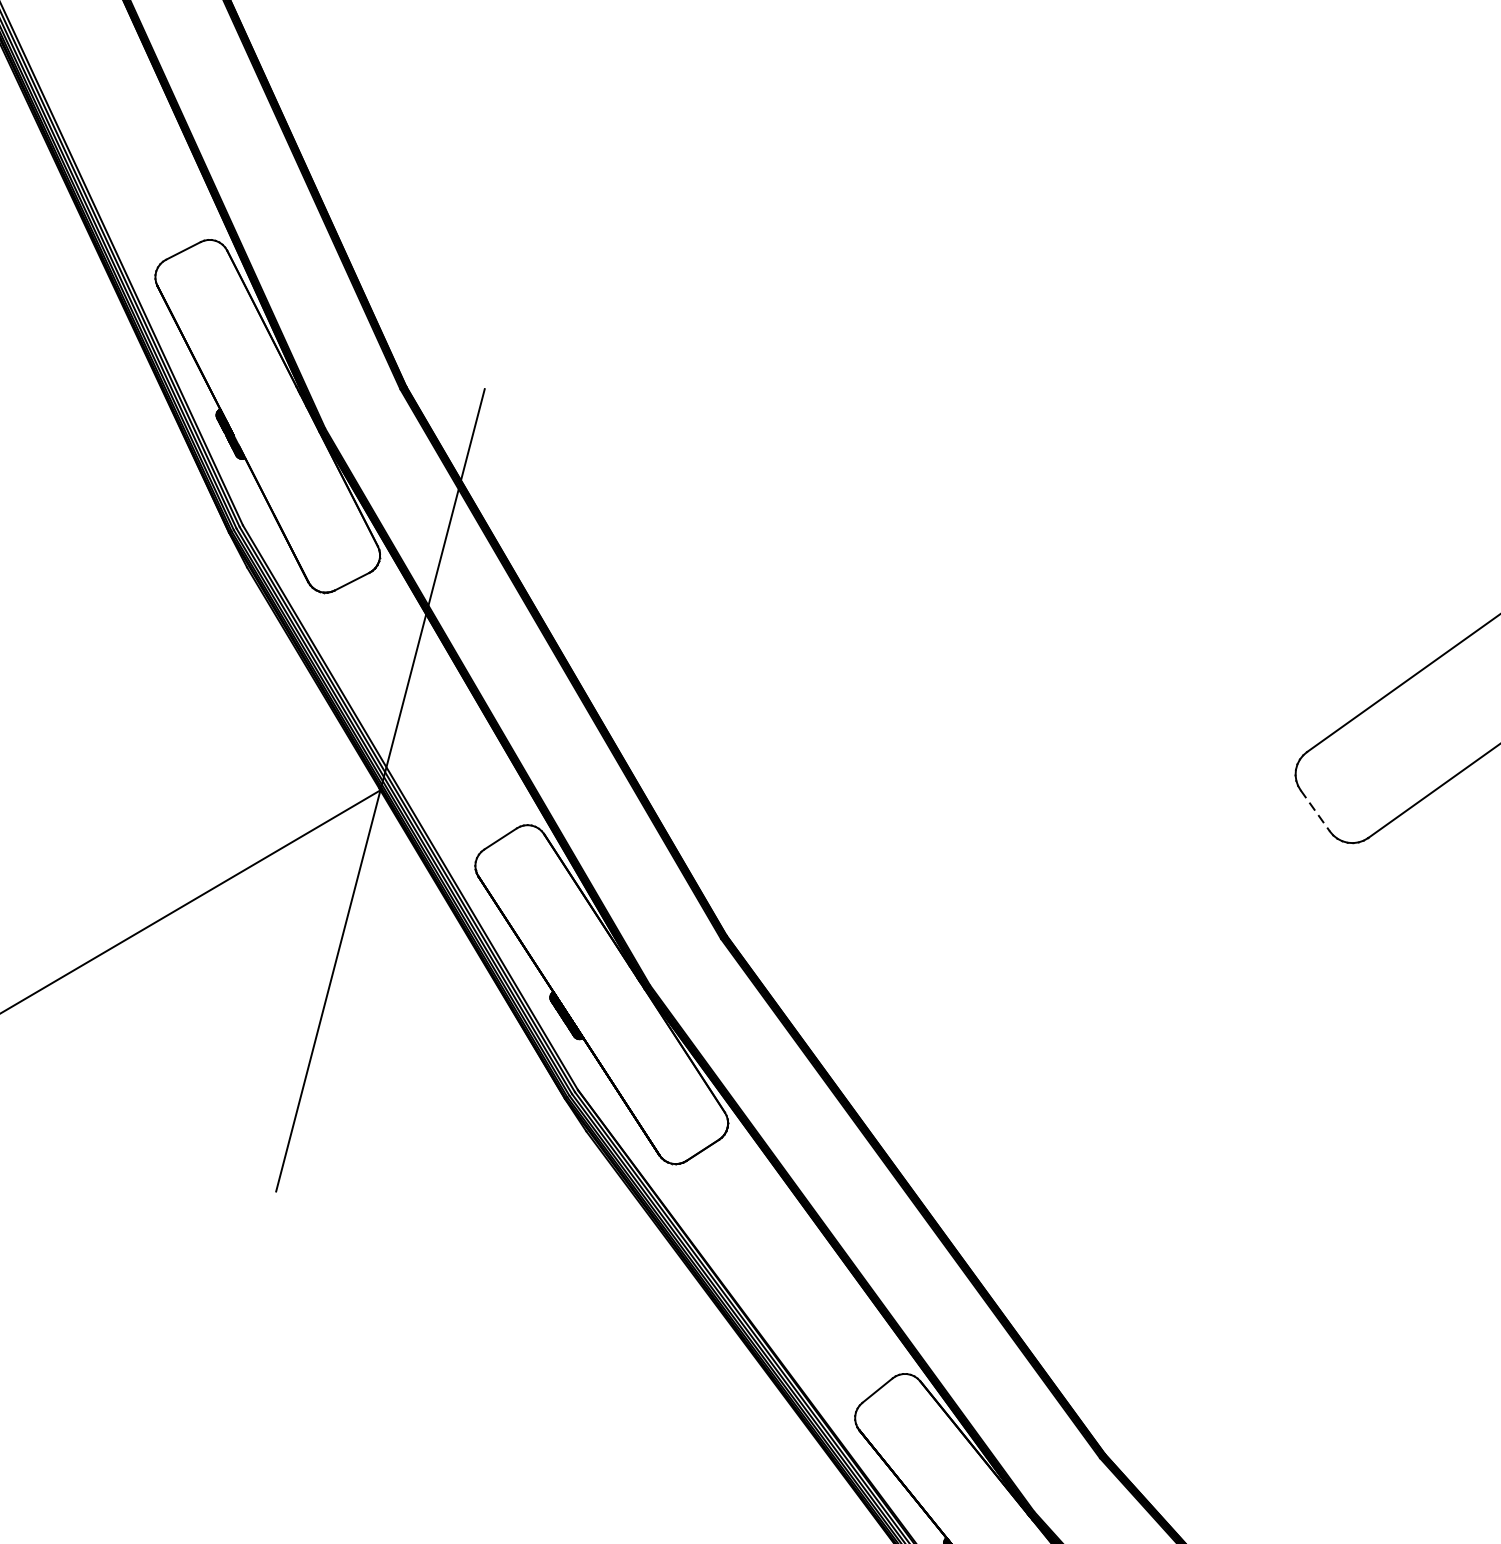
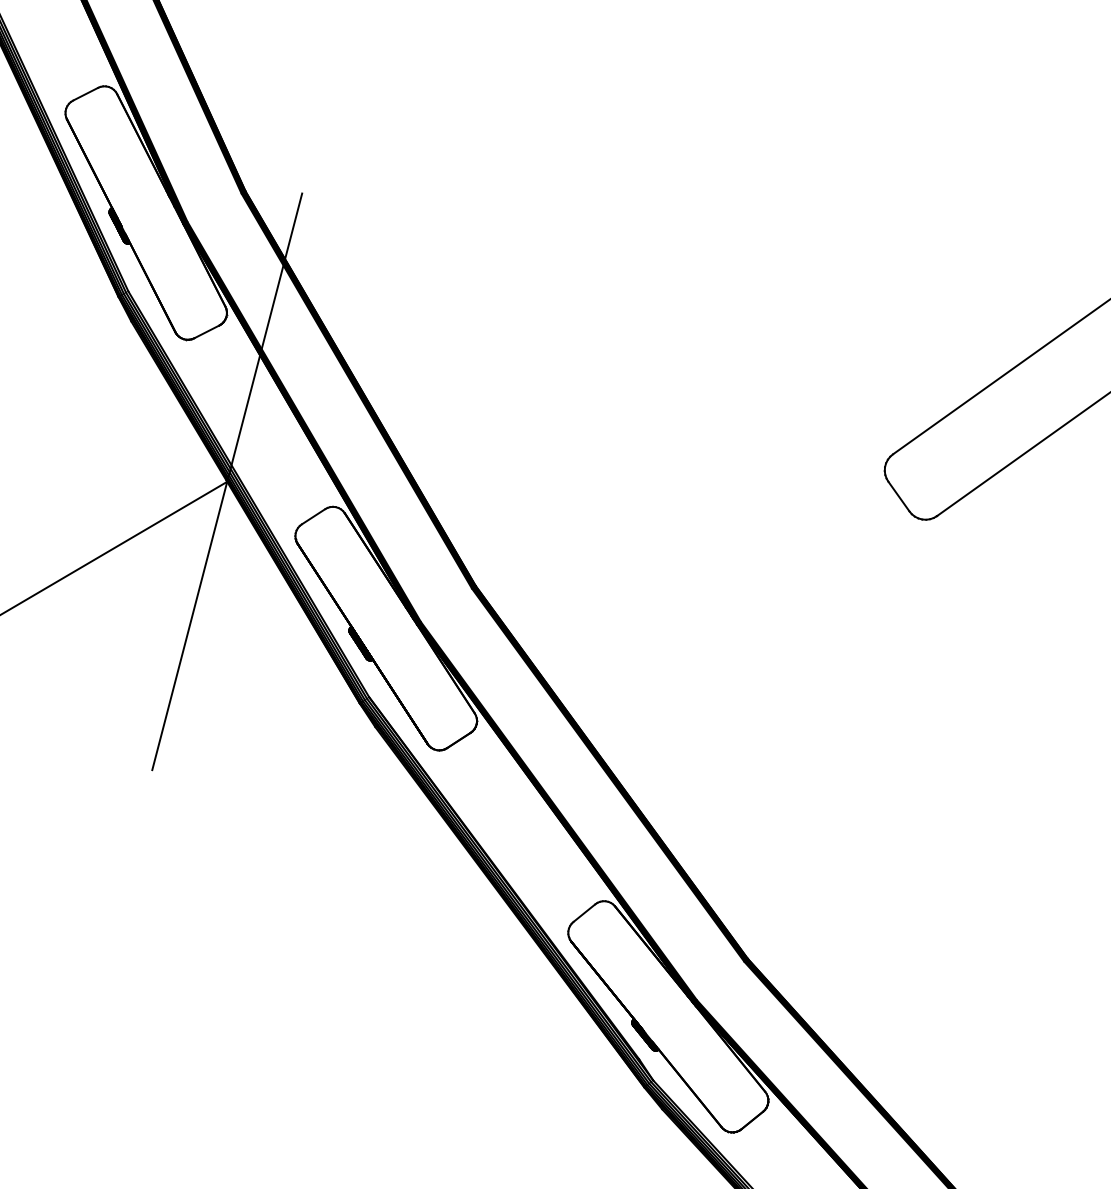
line: (1316, 812) -> (899, 497), dashed -> solid

